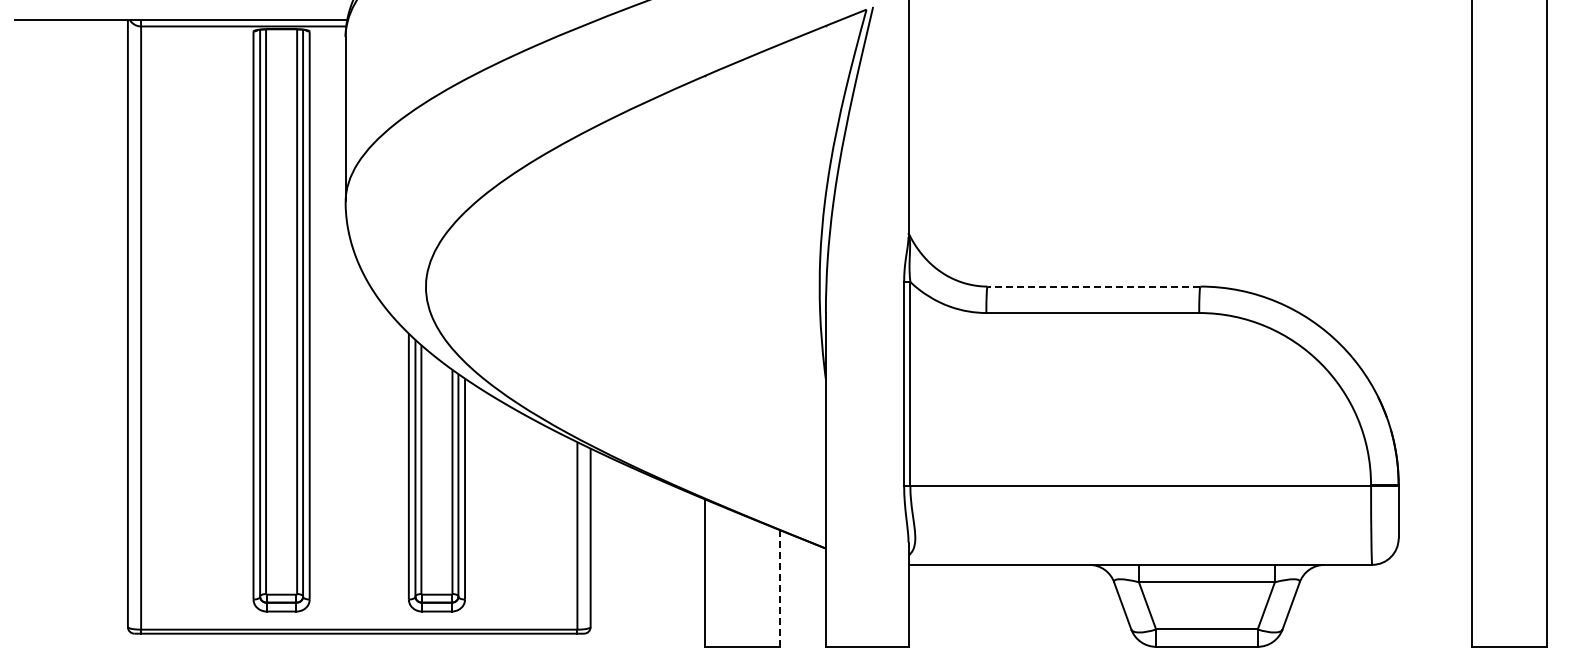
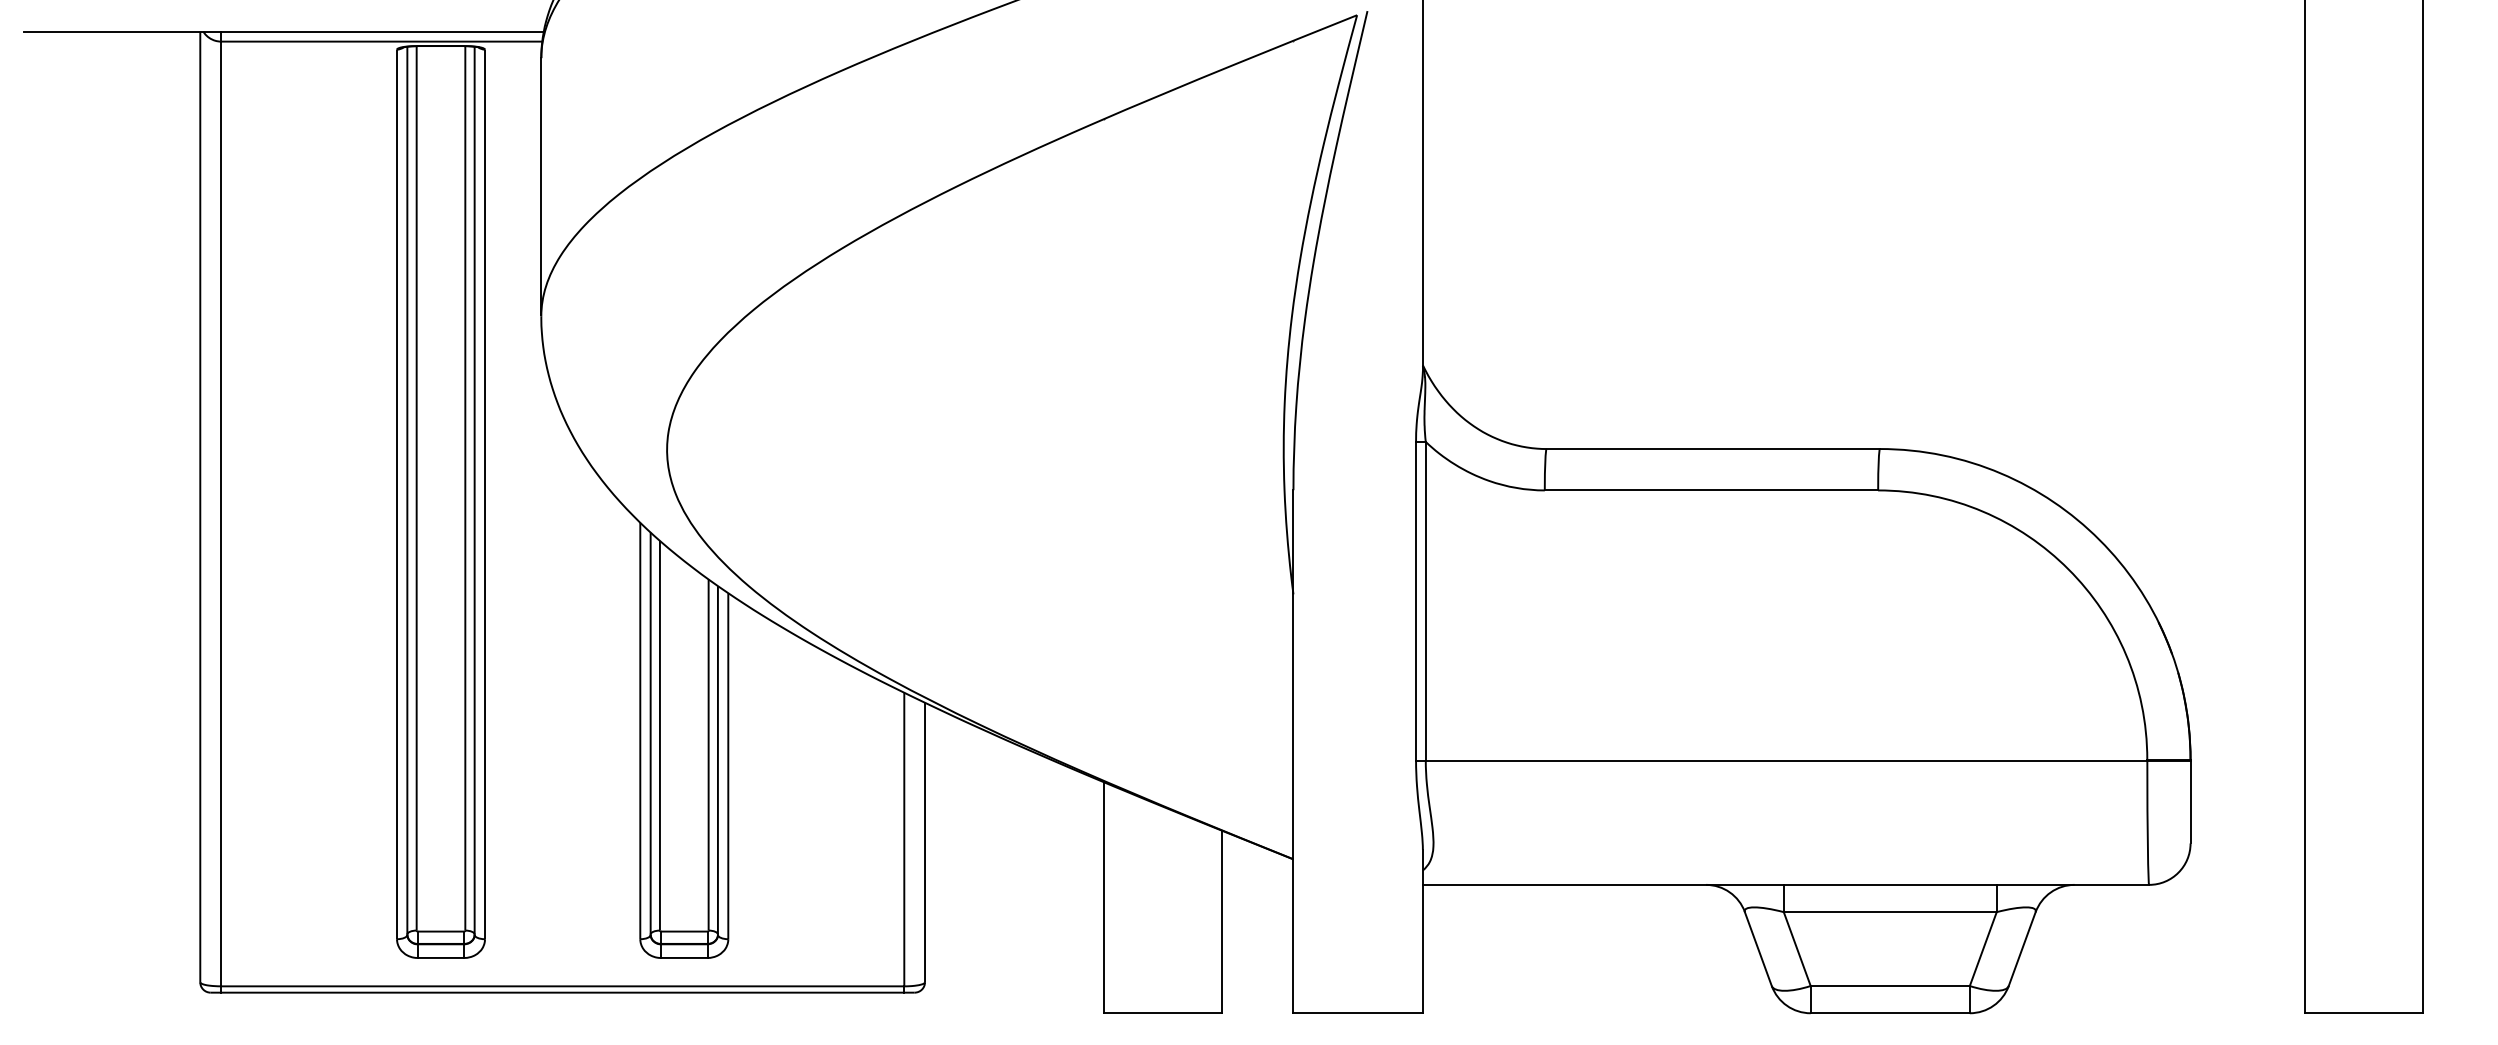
line: (1093, 286) -> (1712, 448), dashed -> solid
line: (780, 588) -> (1222, 921), dashed -> solid

